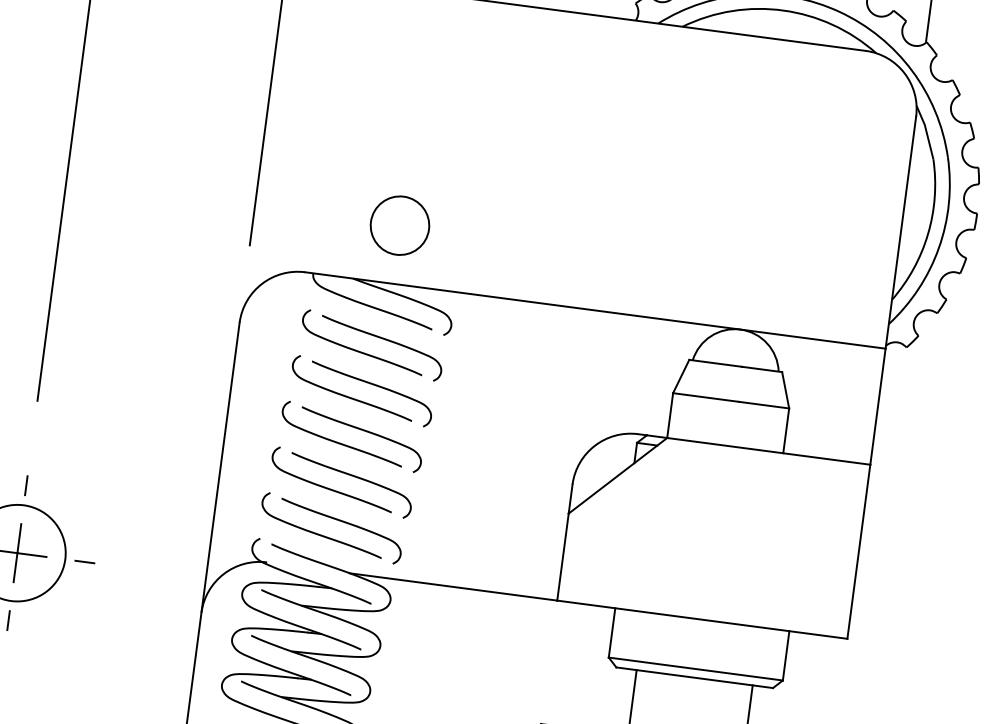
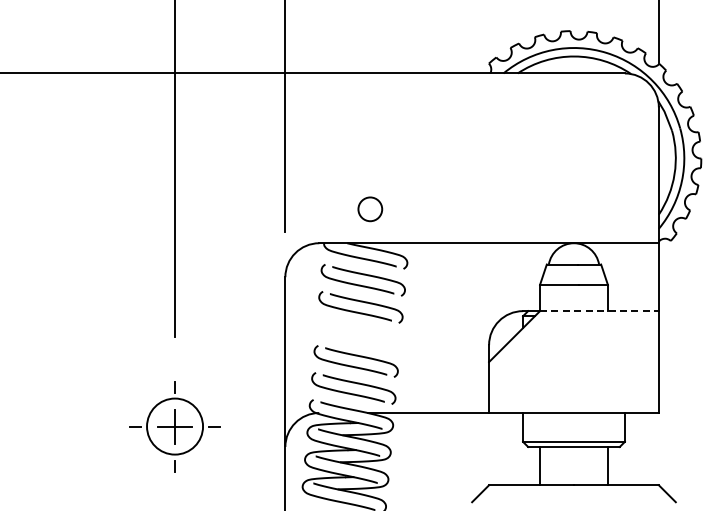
circle: (400, 226) -> (370, 209), size x0.7
part: (351, 437) -> (358, 334), removed
line: (768, 451) -> (599, 311), solid -> dashed

